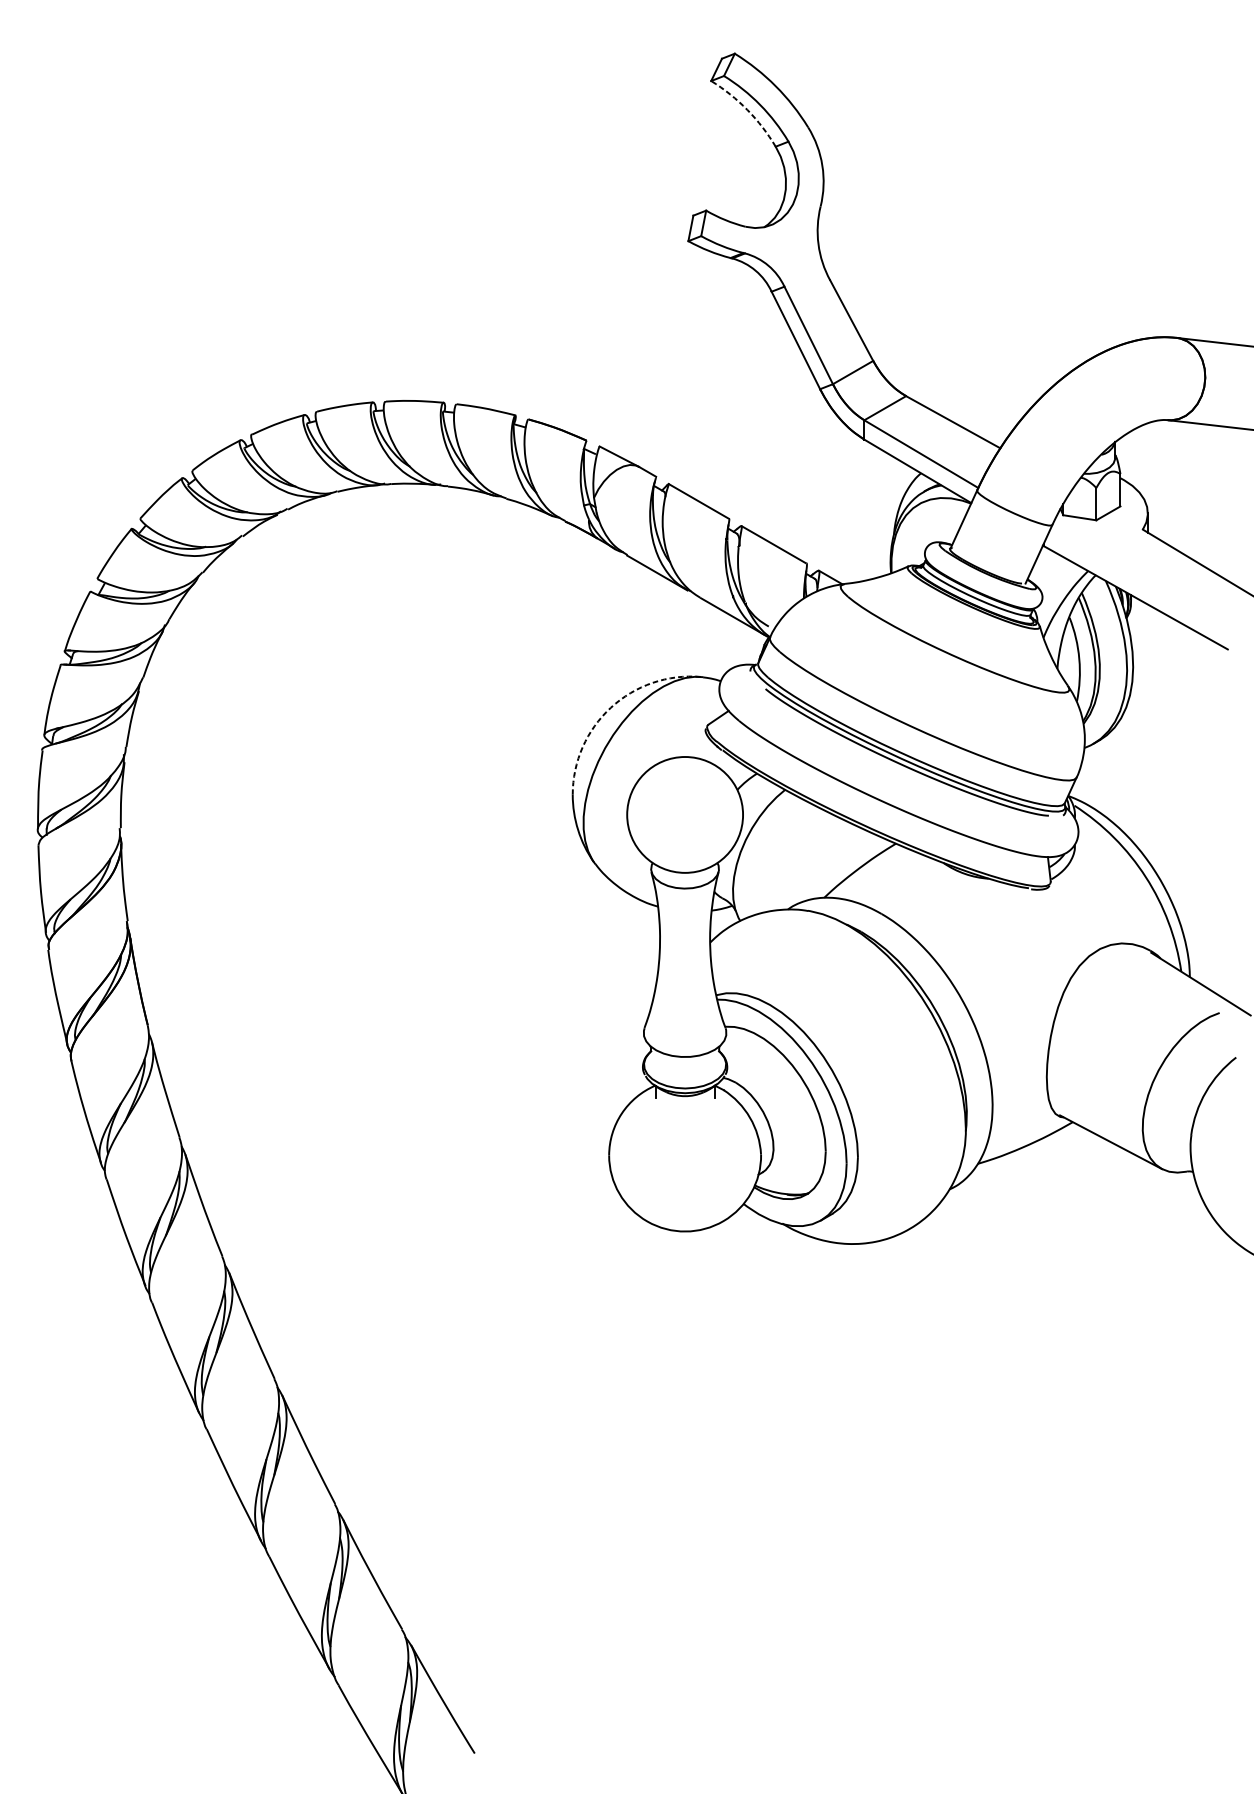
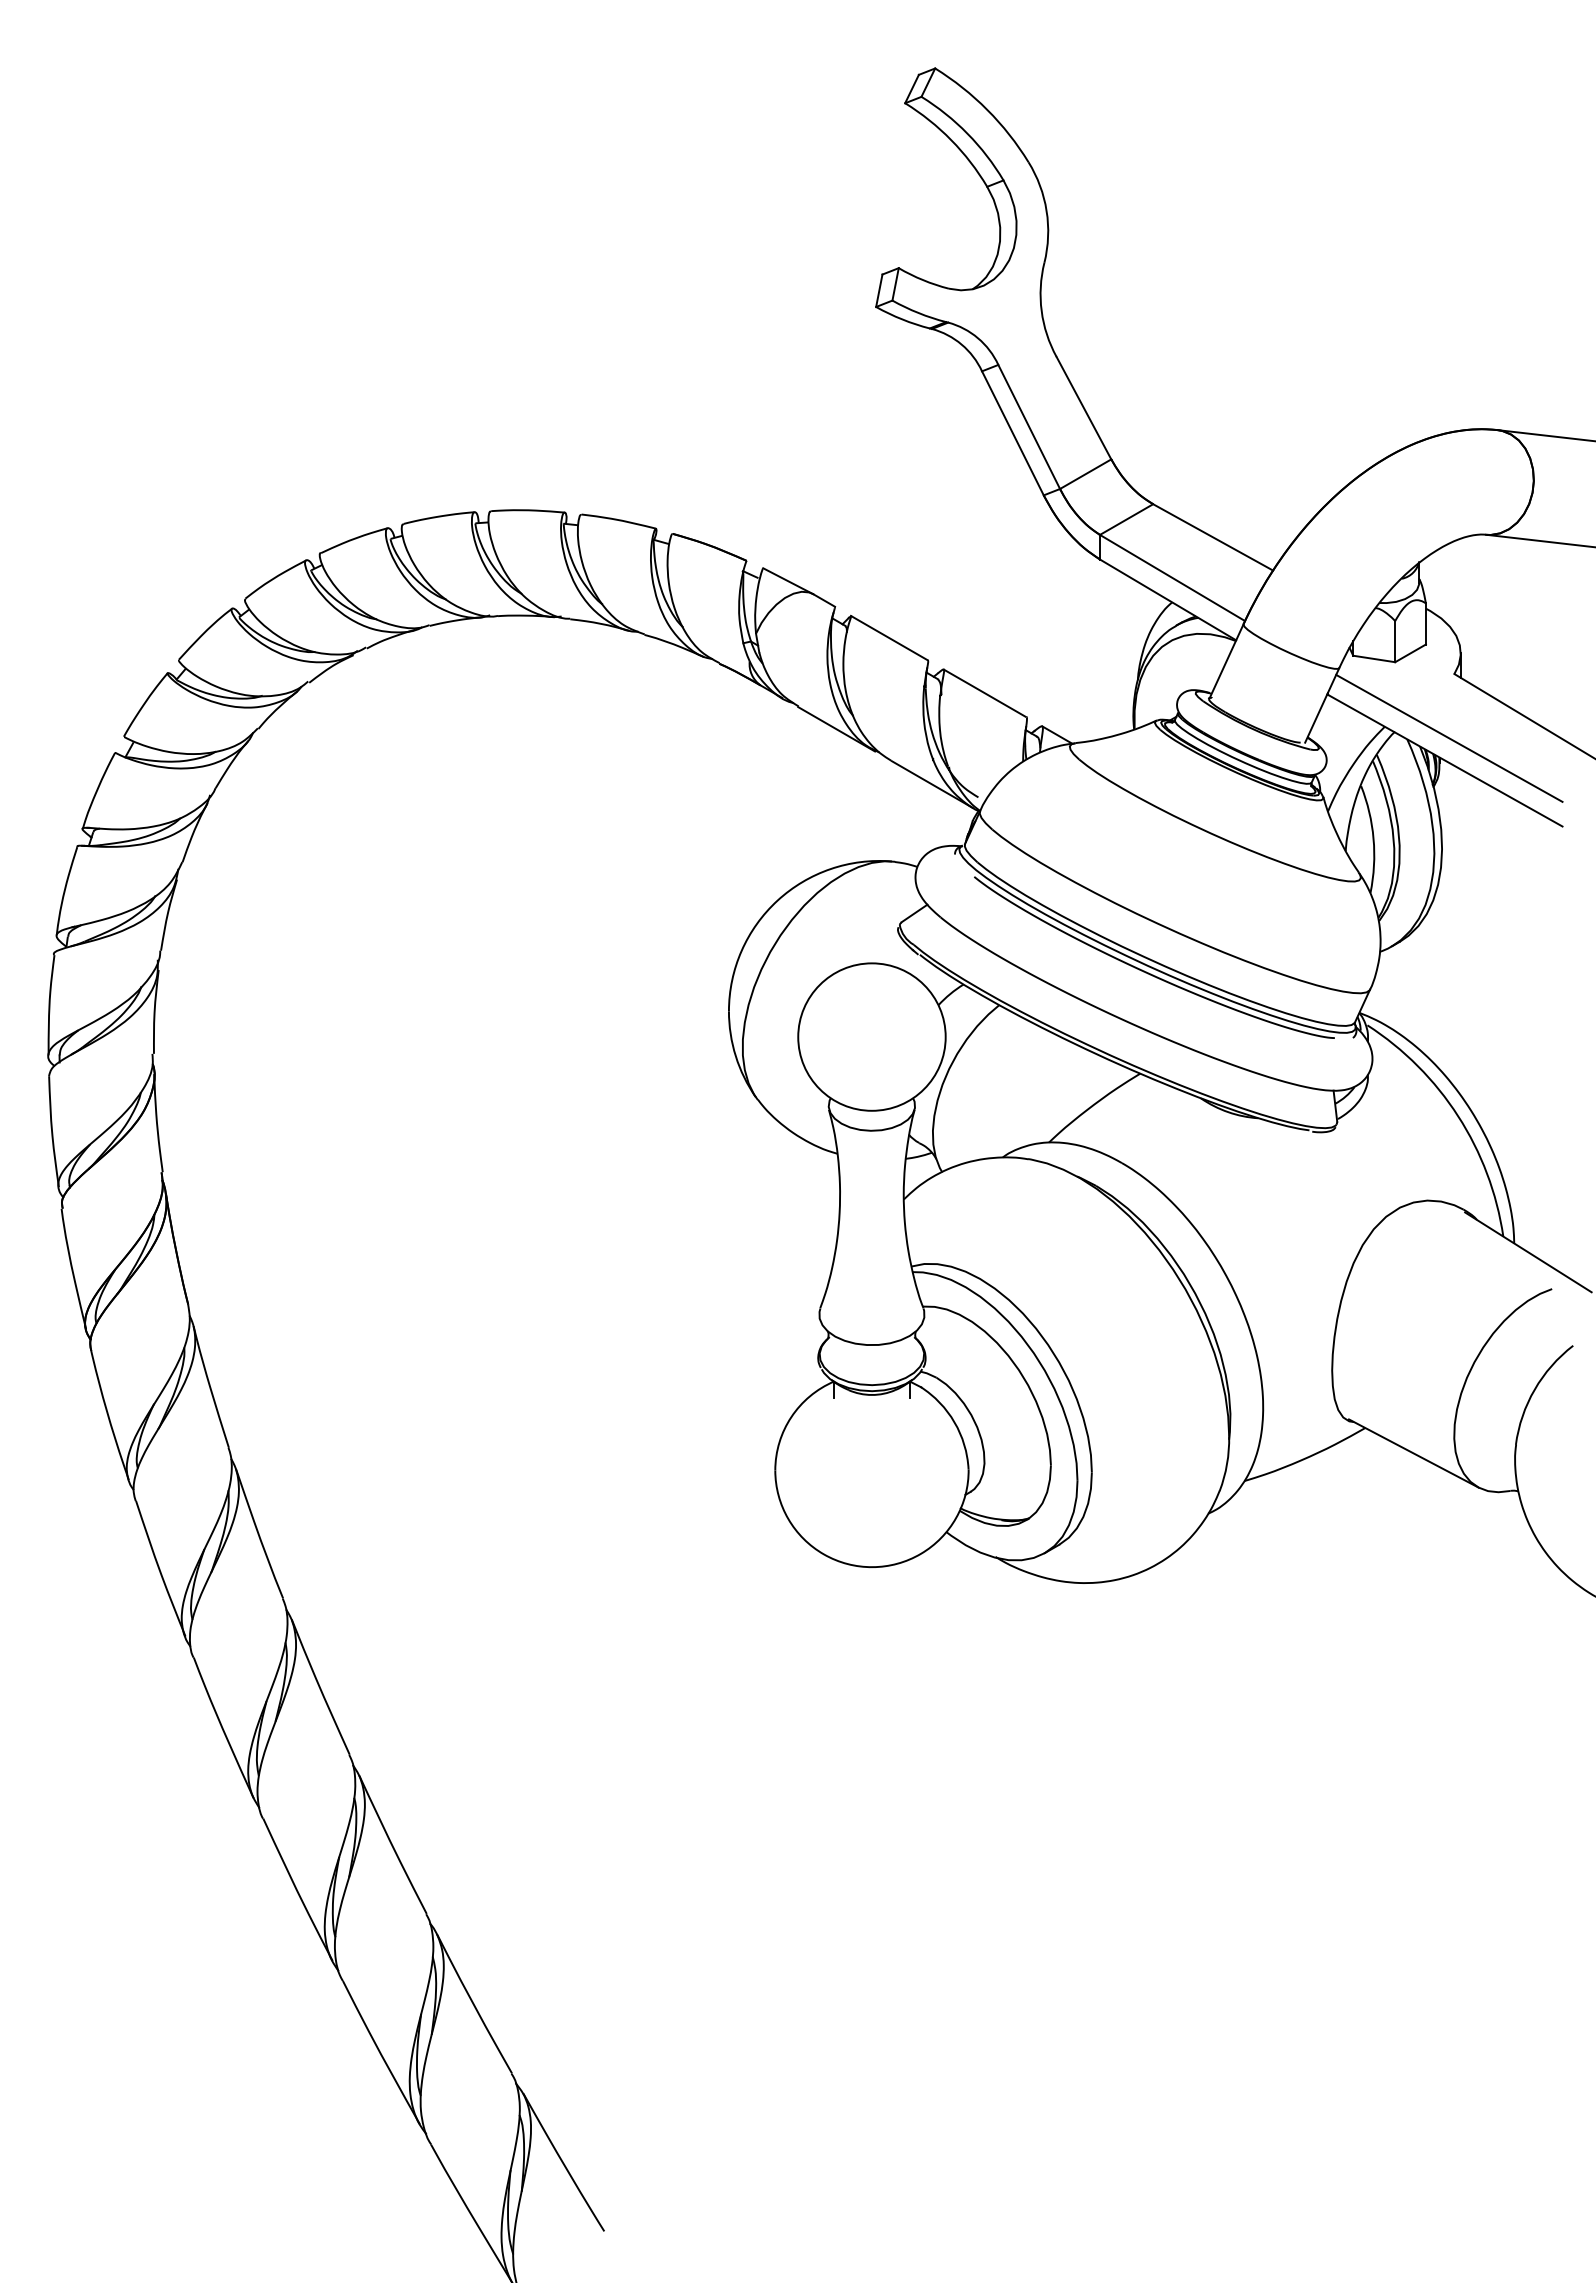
arc: (747, 110) -> (951, 140), dashed -> solid
line: (1139, 579) -> (1449, 737), added
arc: (610, 707) -> (777, 900), dashed -> solid

